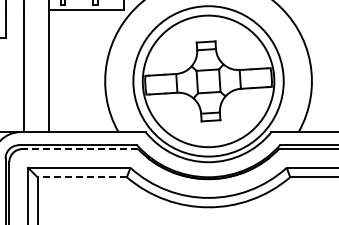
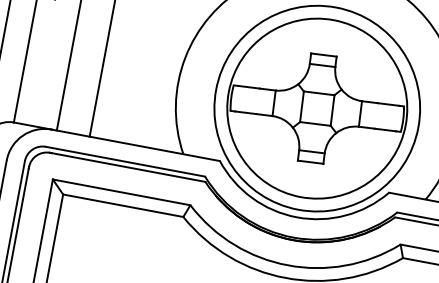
line: (80, 149) -> (127, 167), dashed -> solid
line: (82, 177) -> (123, 206), dashed -> solid

